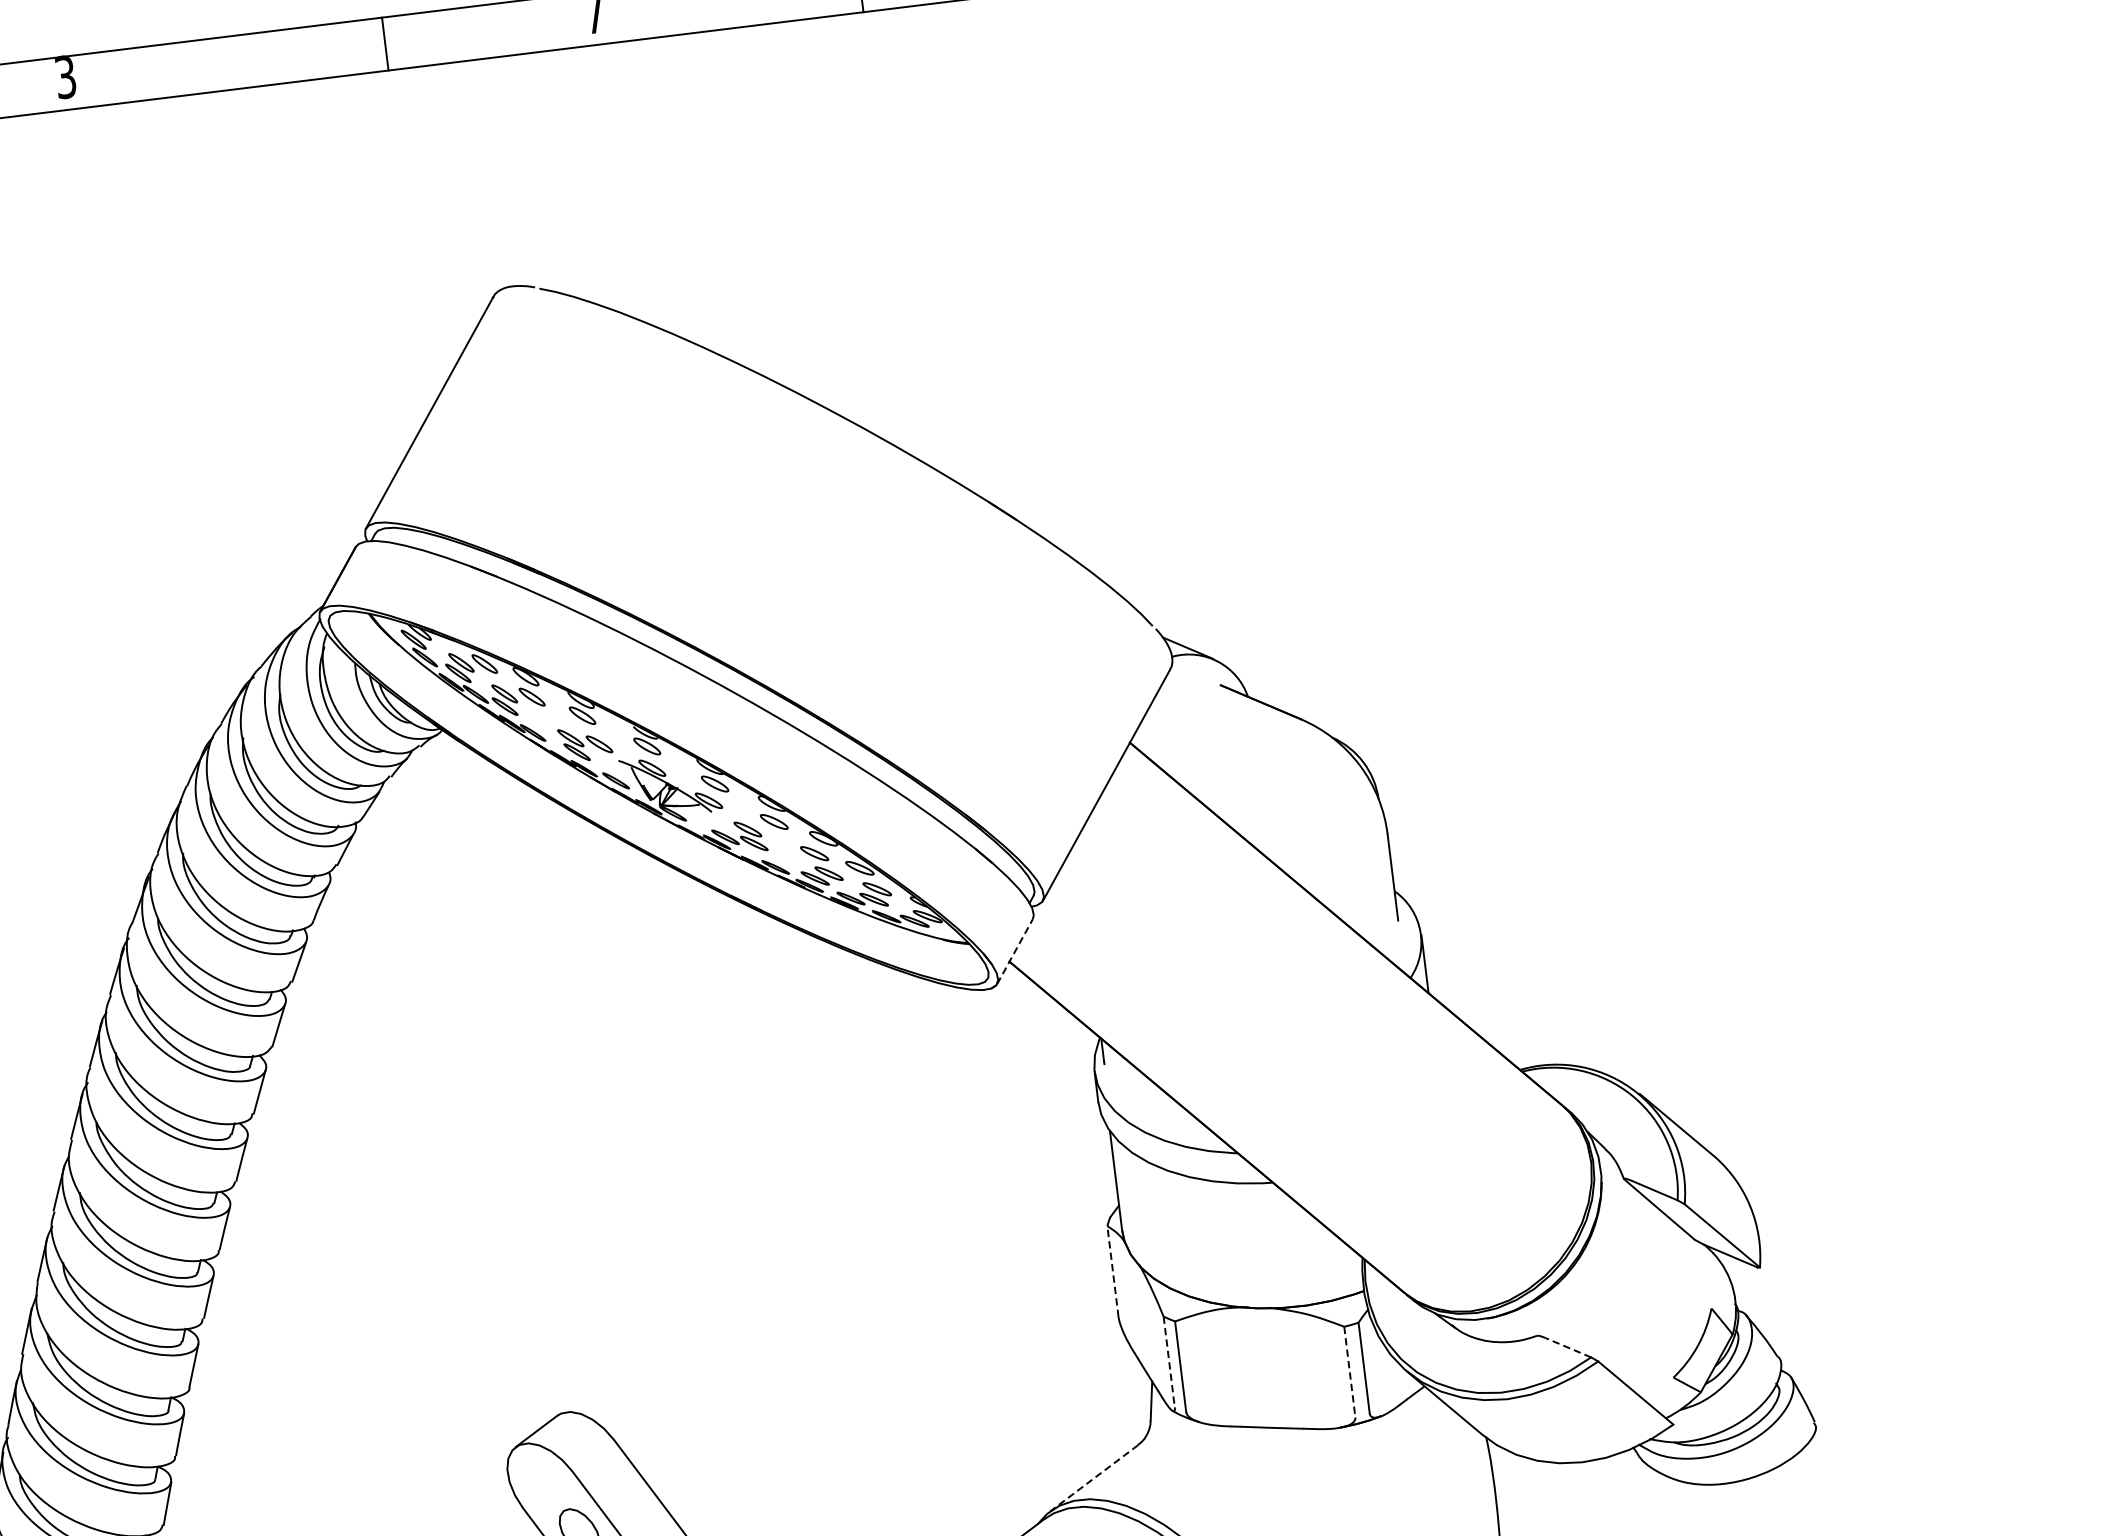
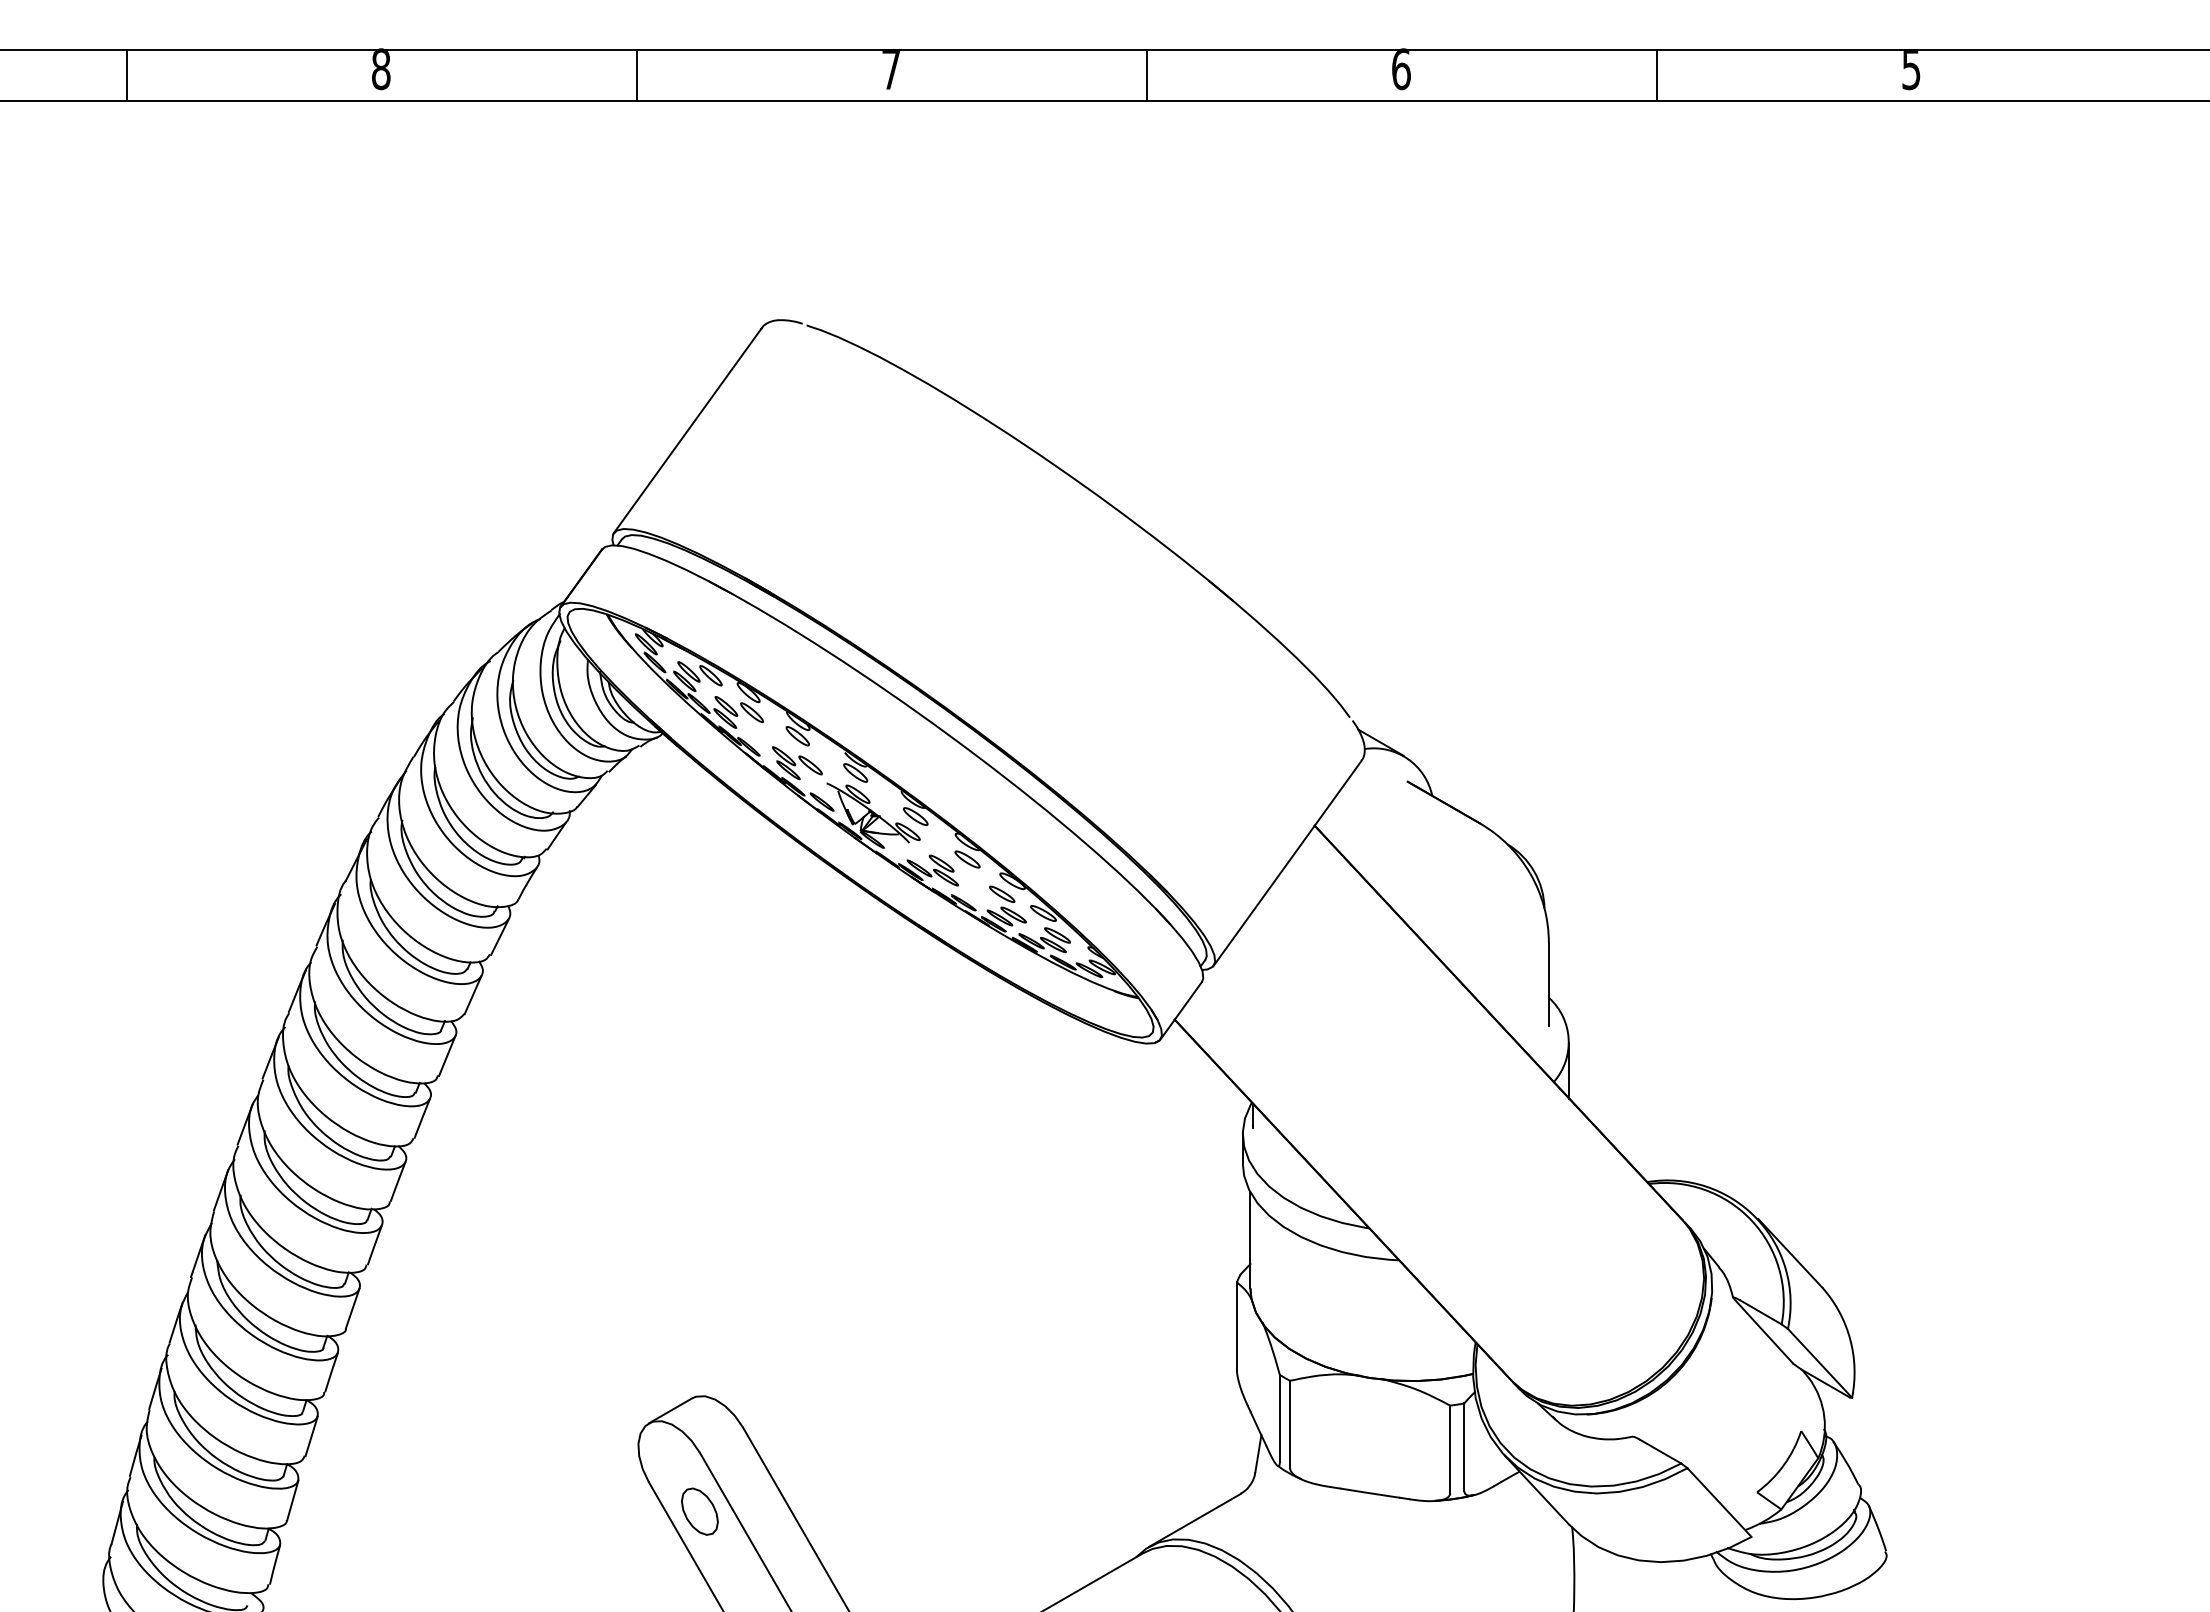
line: (384, 43) -> (636, 74), moved
text: (65, 77) -> (381, 69), 3 -> 8
line: (1015, 951) -> (1181, 1010), dashed -> solid
line: (1112, 1271) -> (1236, 1326), dashed -> solid
line: (1568, 1347) -> (1660, 1451), dashed -> solid
line: (1168, 1361) -> (1279, 1418), dashed -> solid
line: (1350, 1372) -> (1450, 1449), dashed -> solid
line: (1093, 1478) -> (1194, 1520), dashed -> solid

